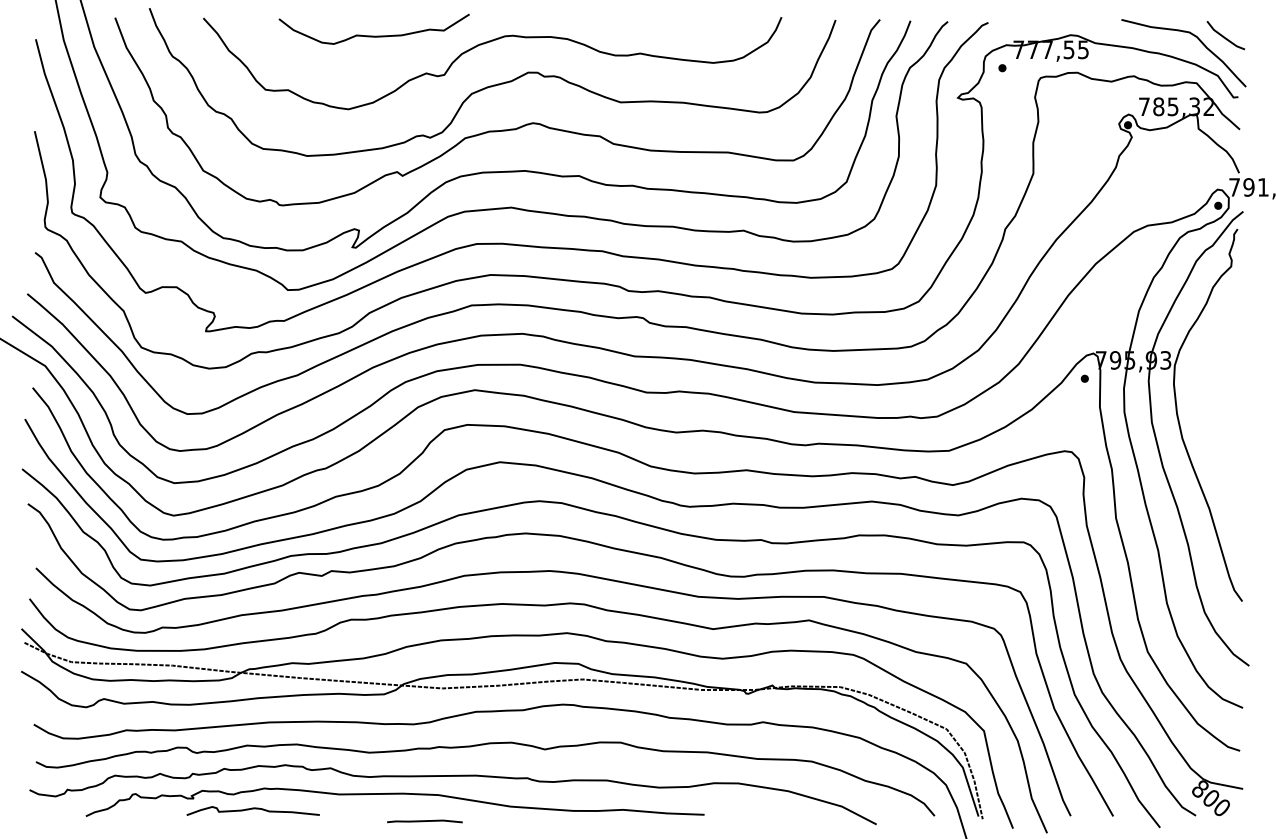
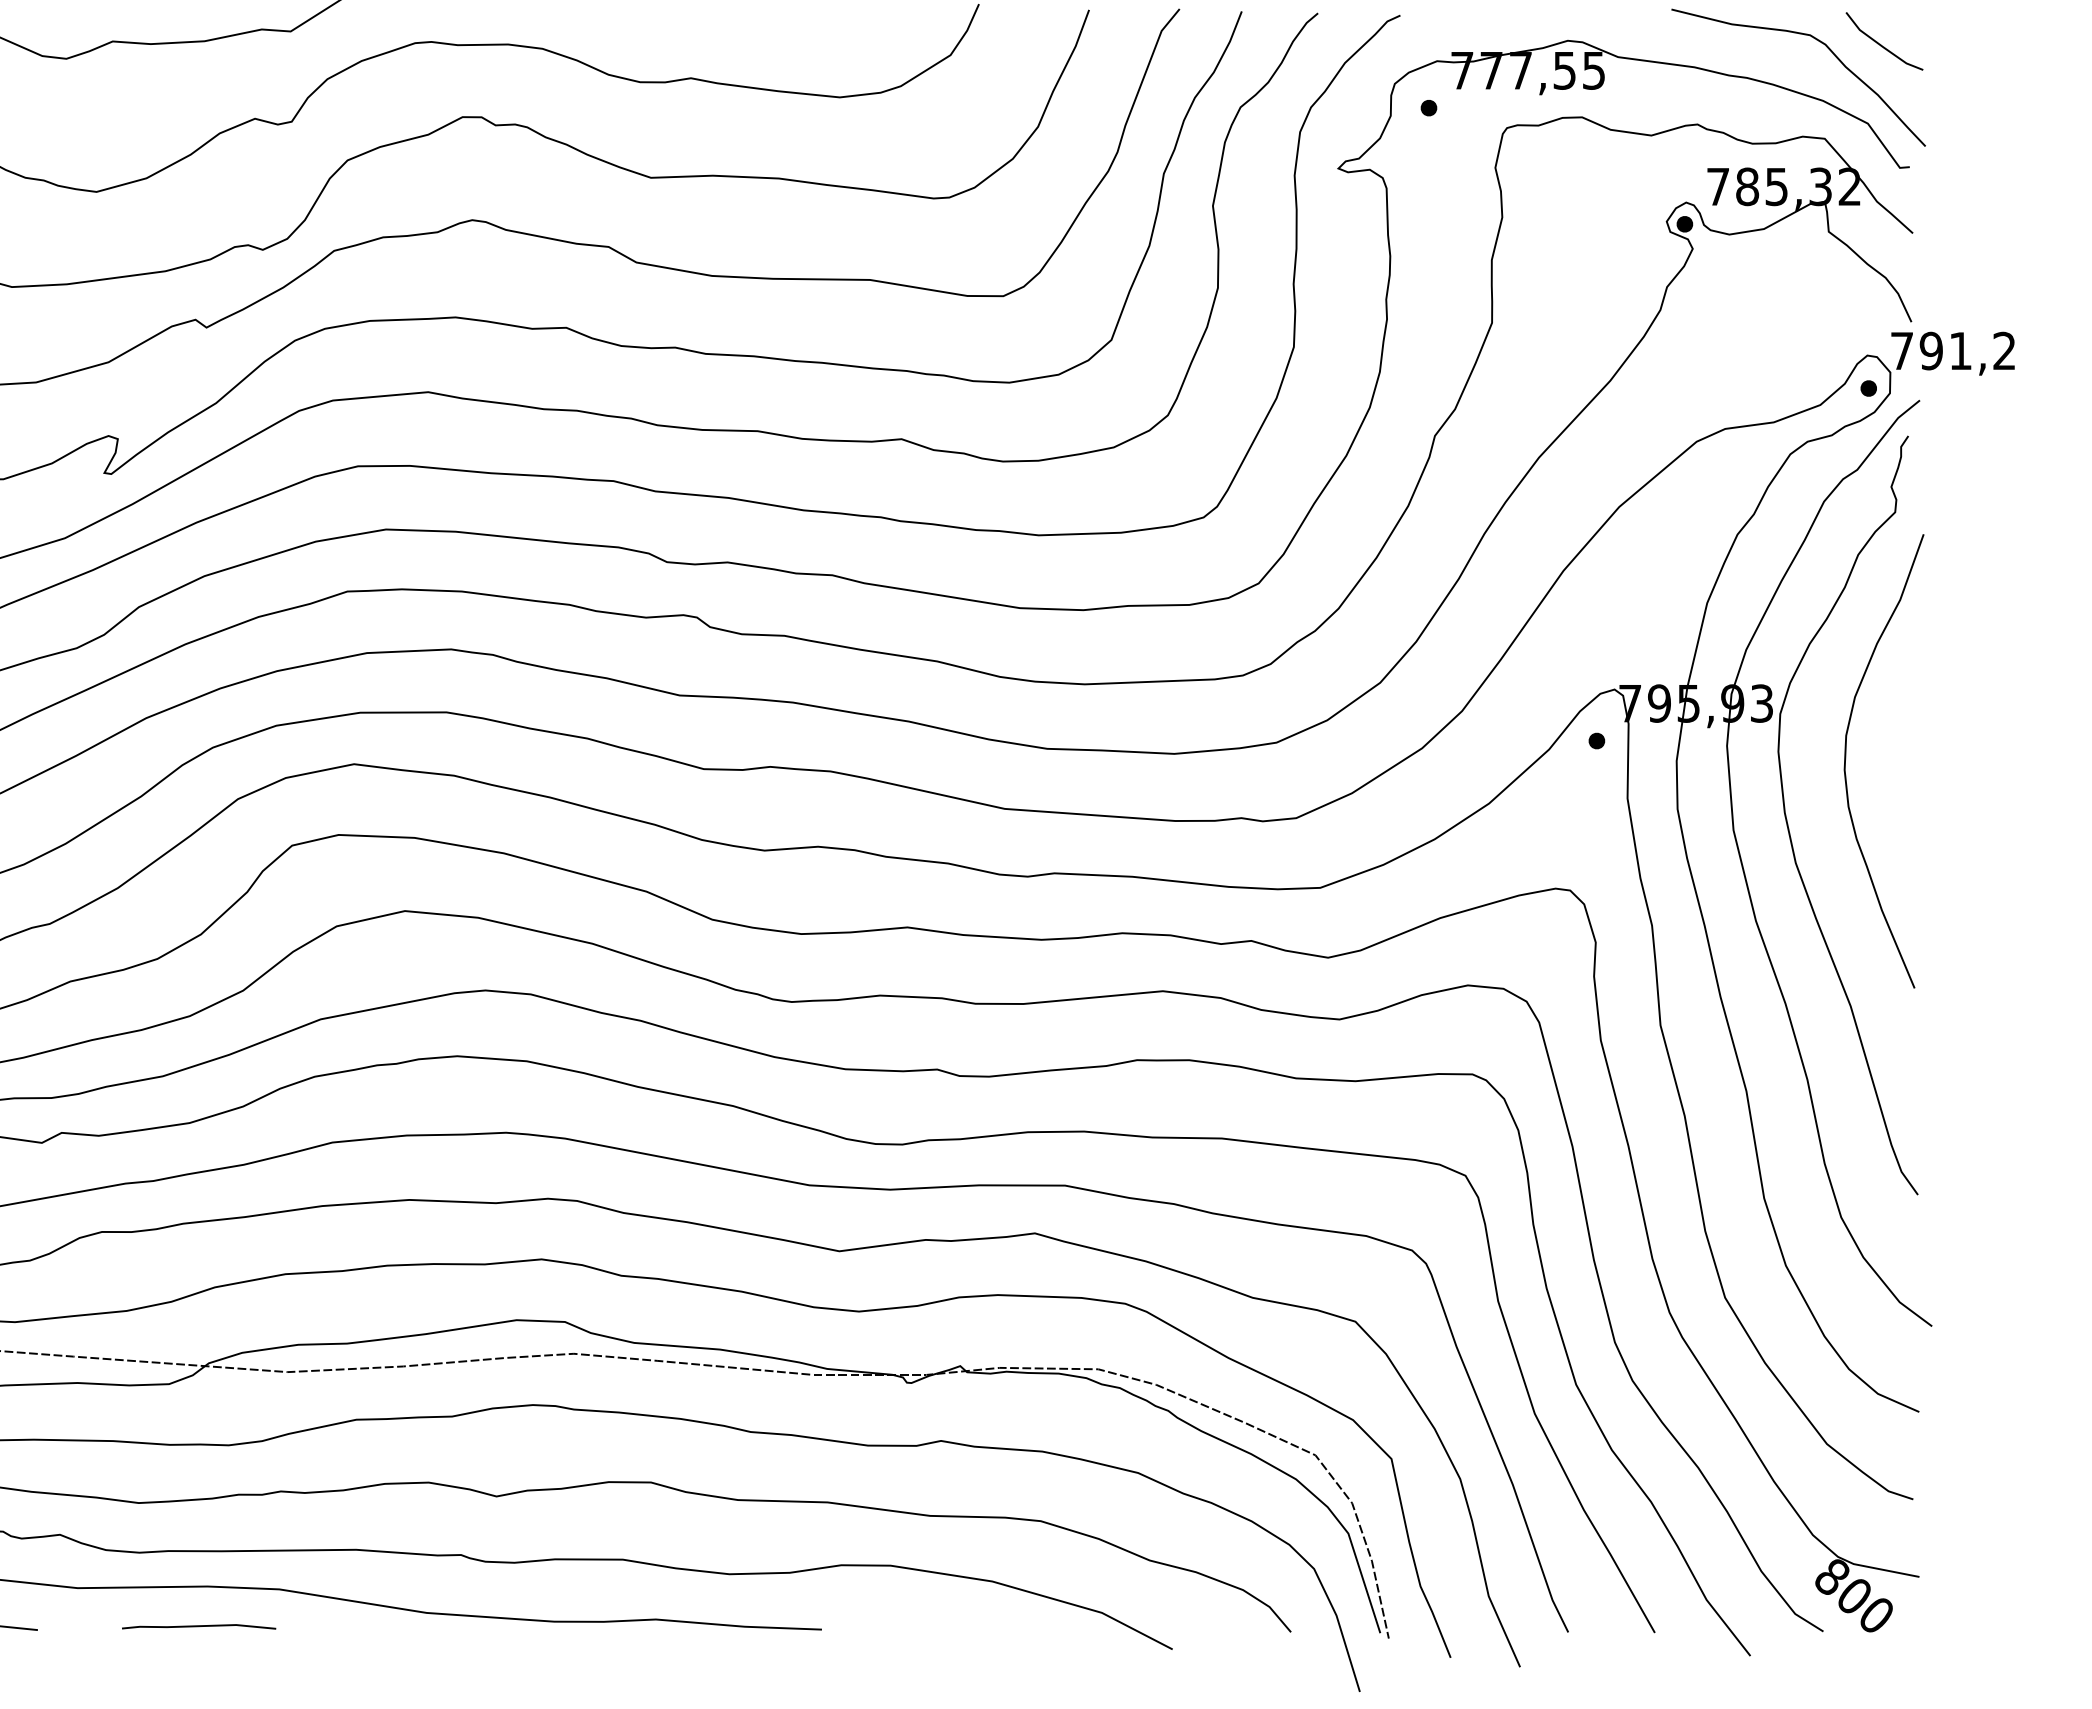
curve: (1207, 388) -> (1846, 760), added
line: (424, 821) -> (198, 1626), moved

